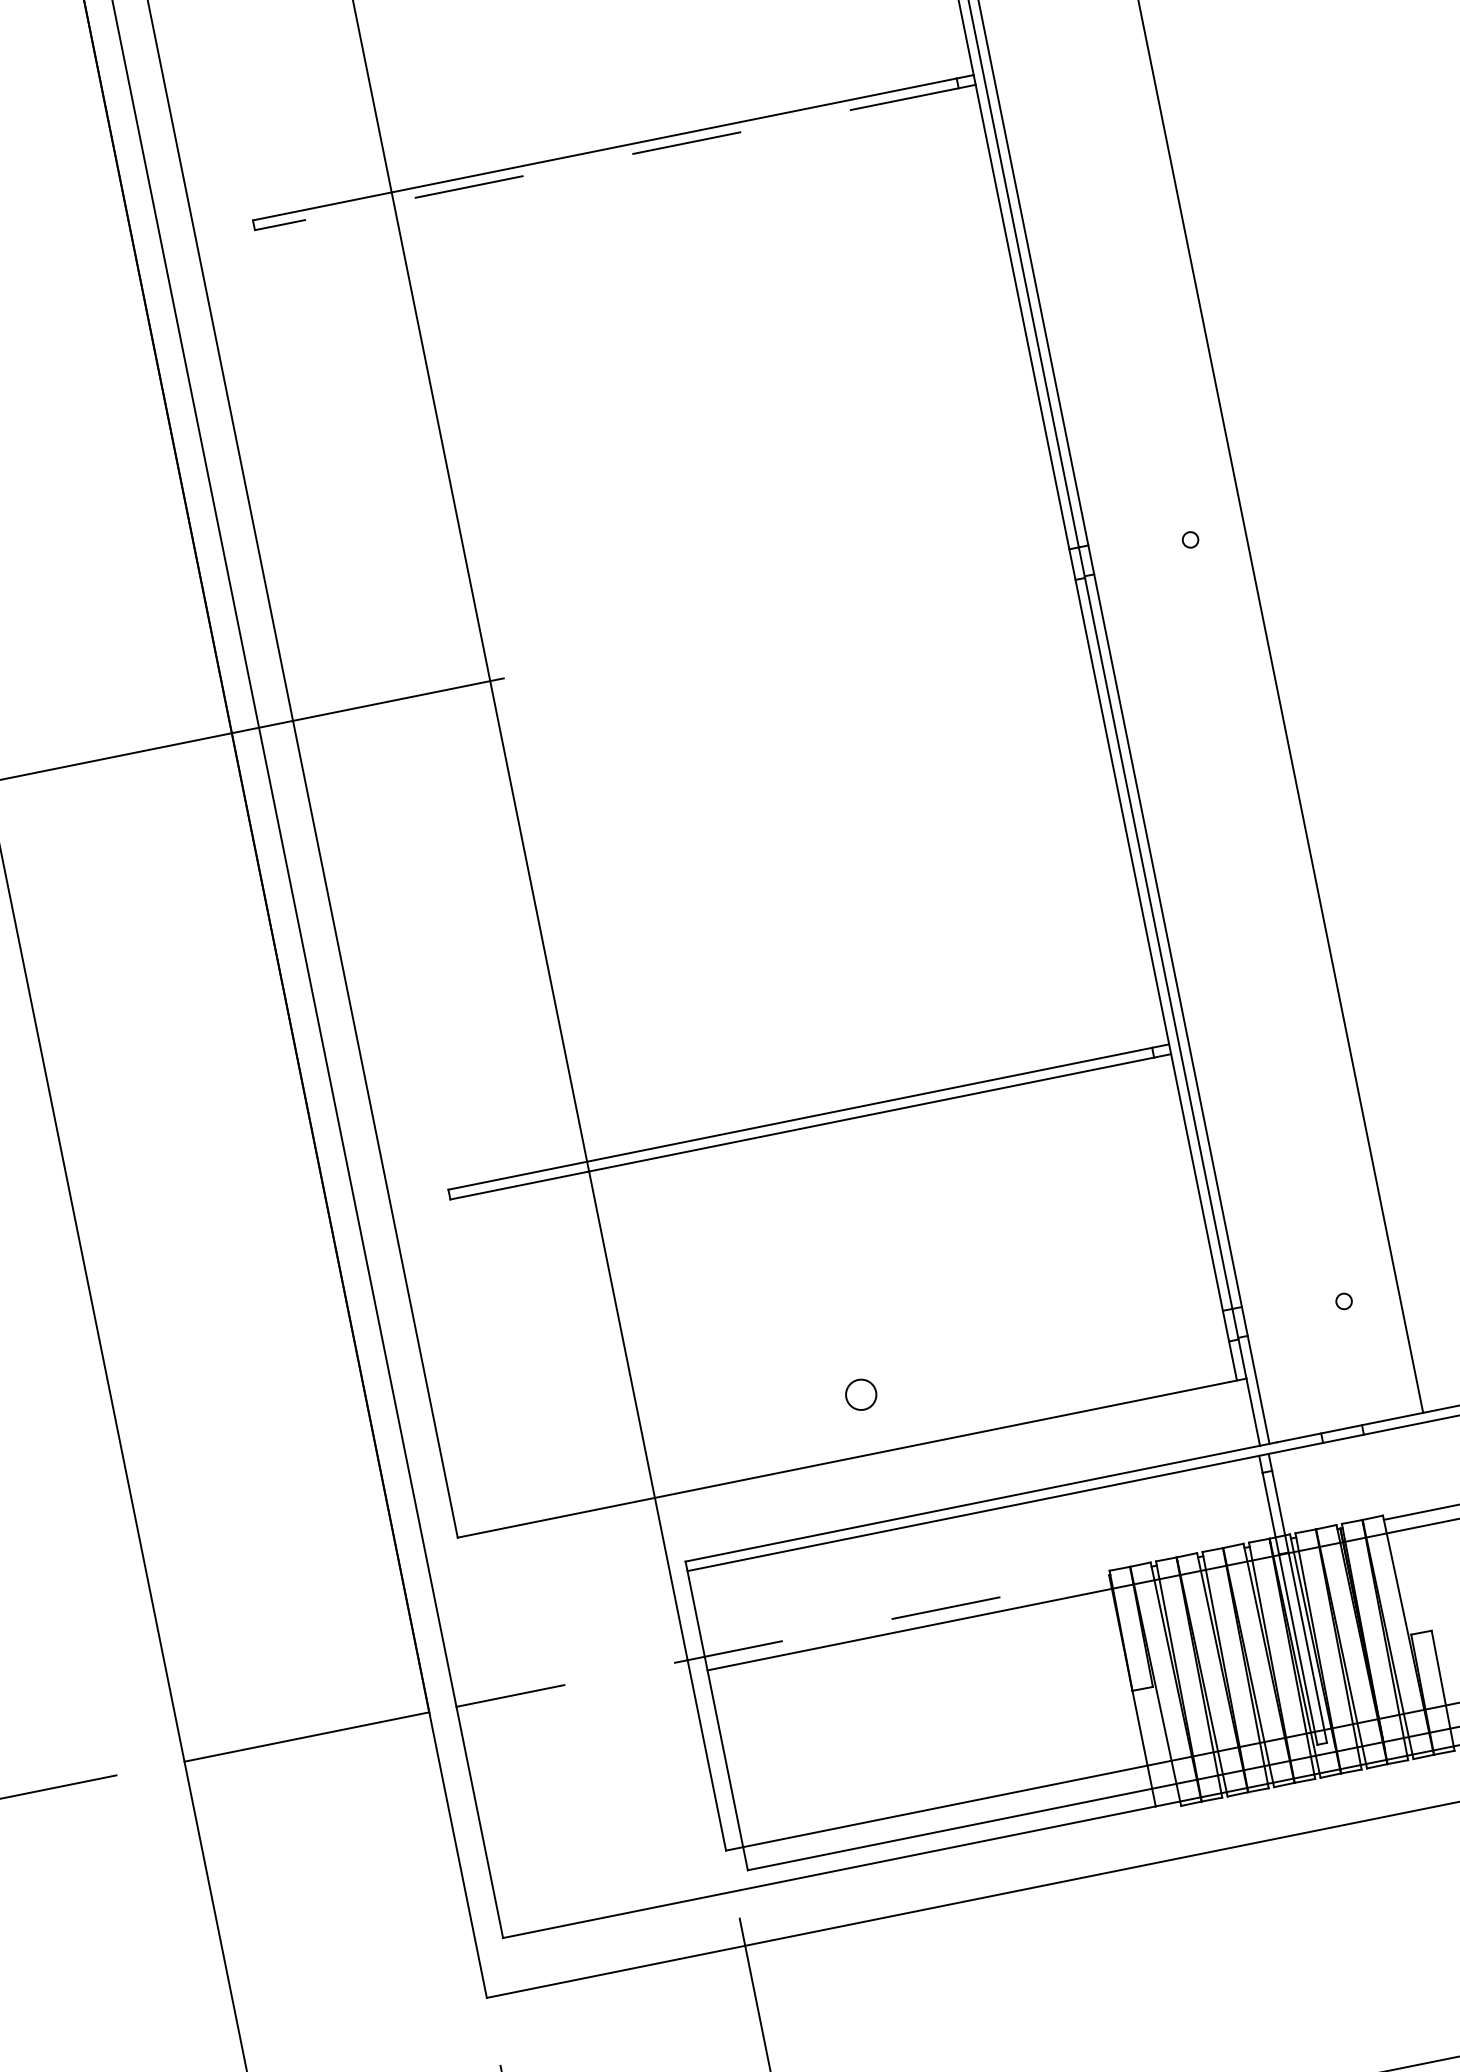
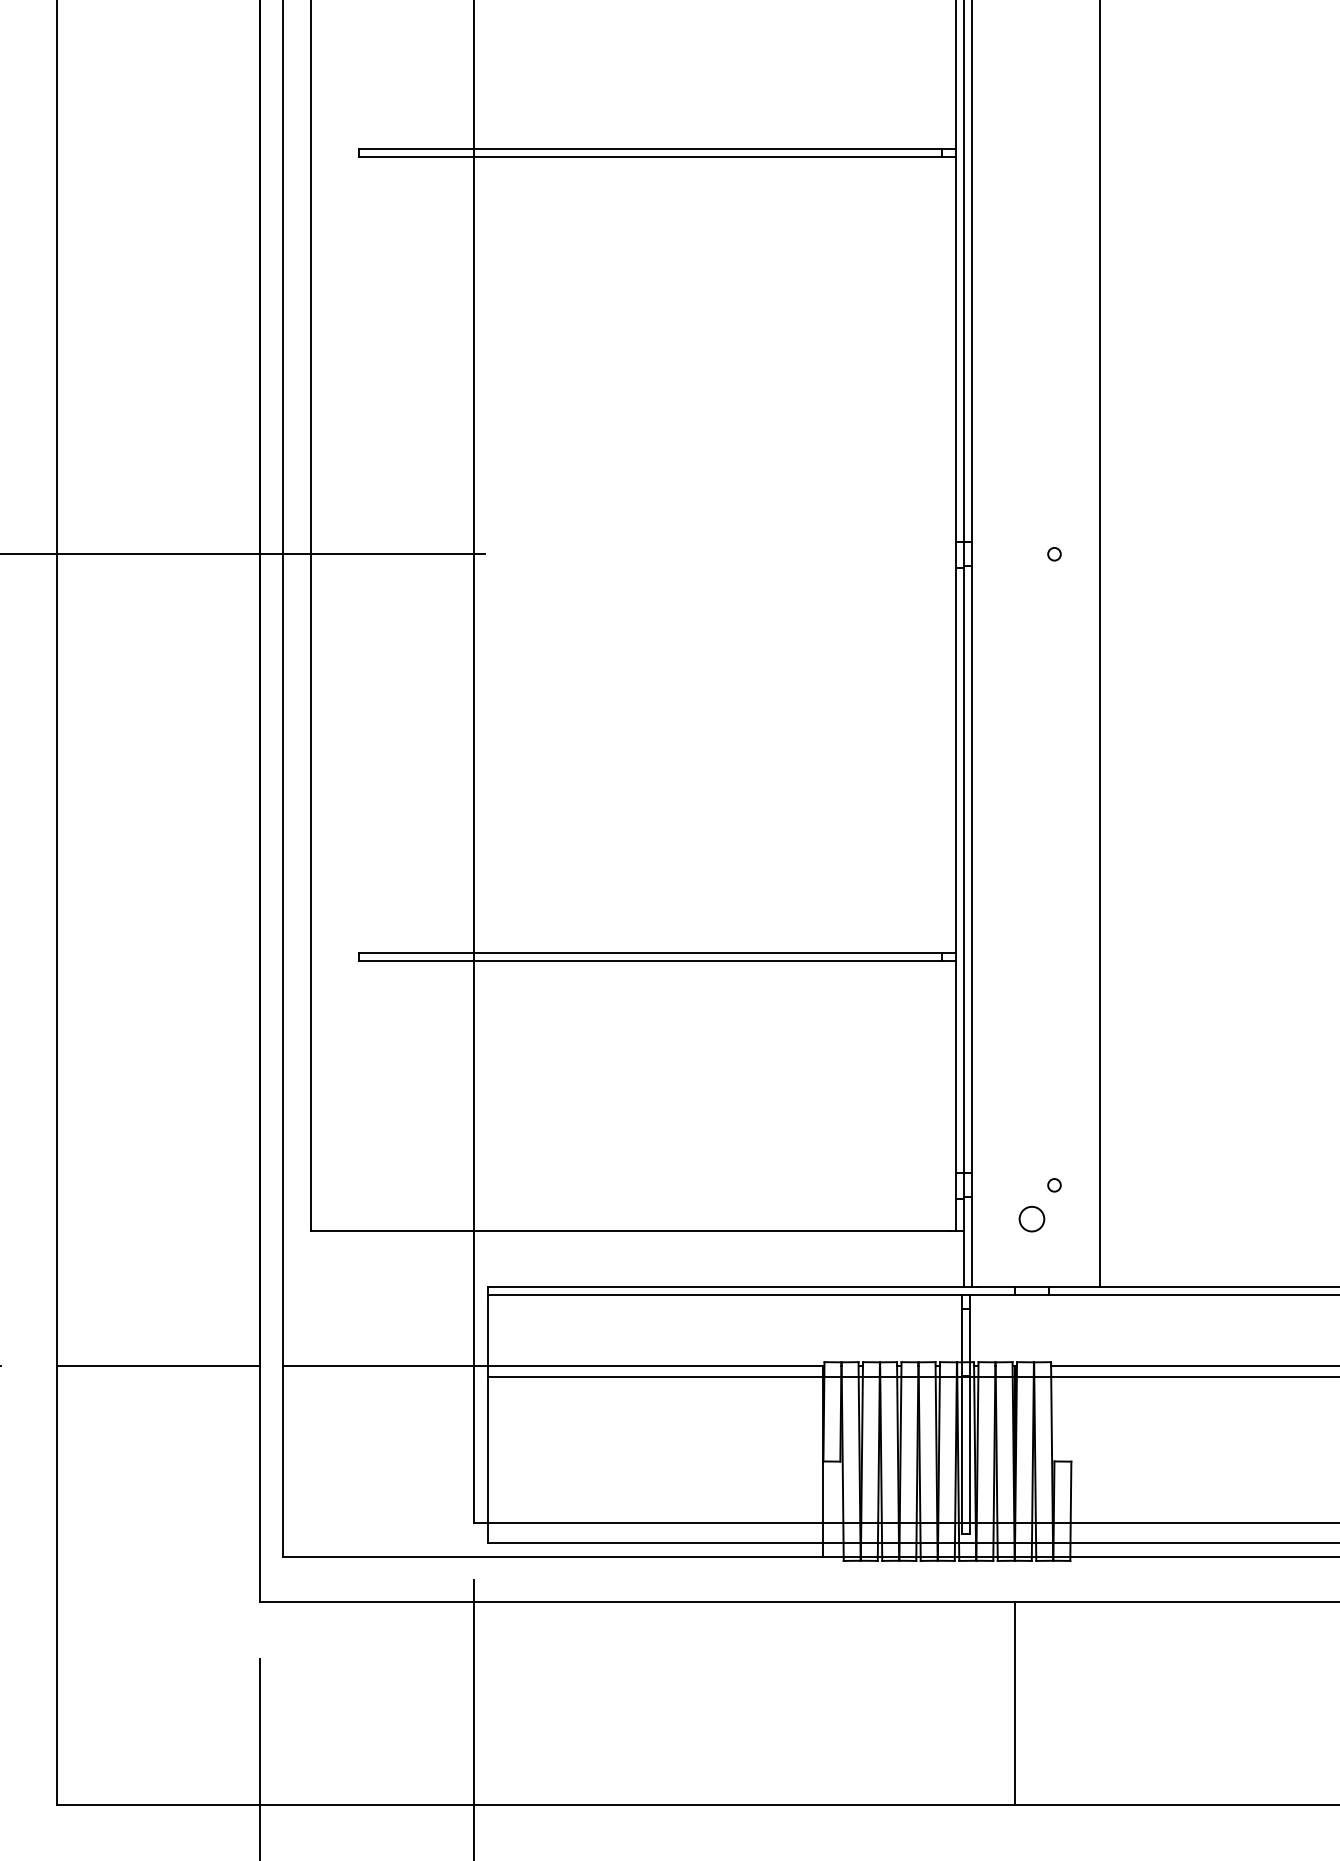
line: (606, 159) -> (650, 157), dashed -> solid
circle: (860, 1395) -> (1031, 1219), moved
line: (783, 1640) -> (553, 1365), dashed -> solid
line: (1423, 1936) -> (1015, 1703), added

